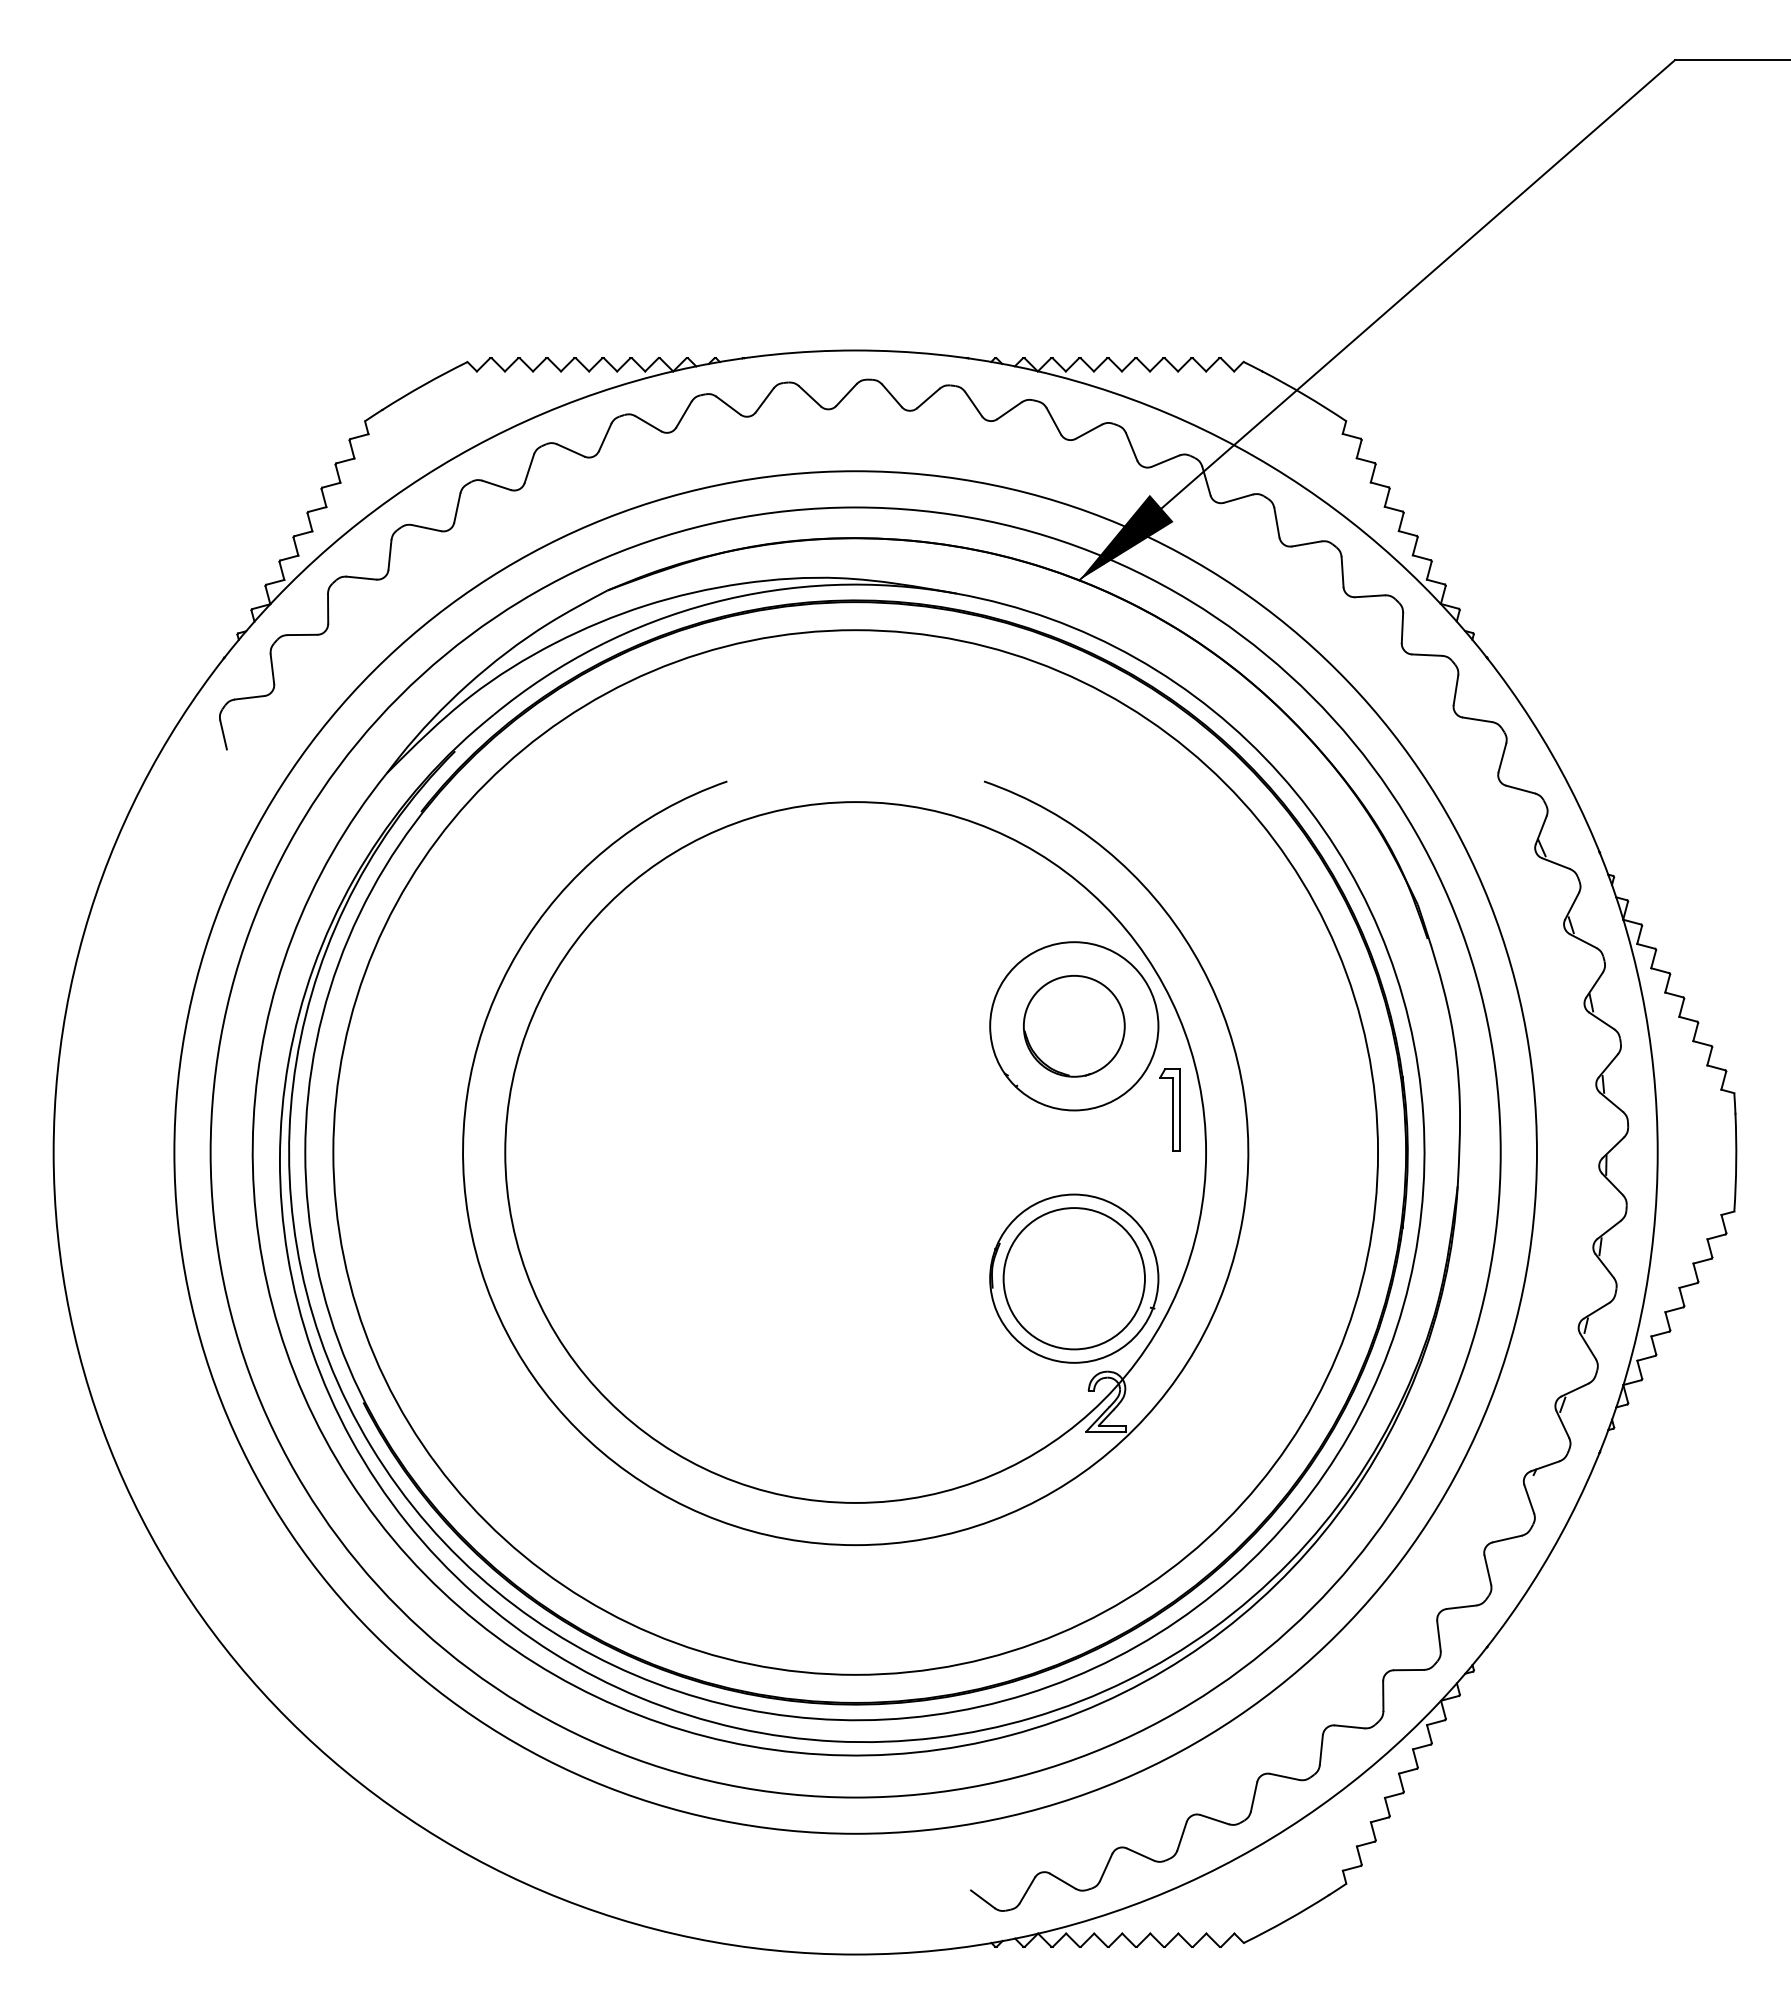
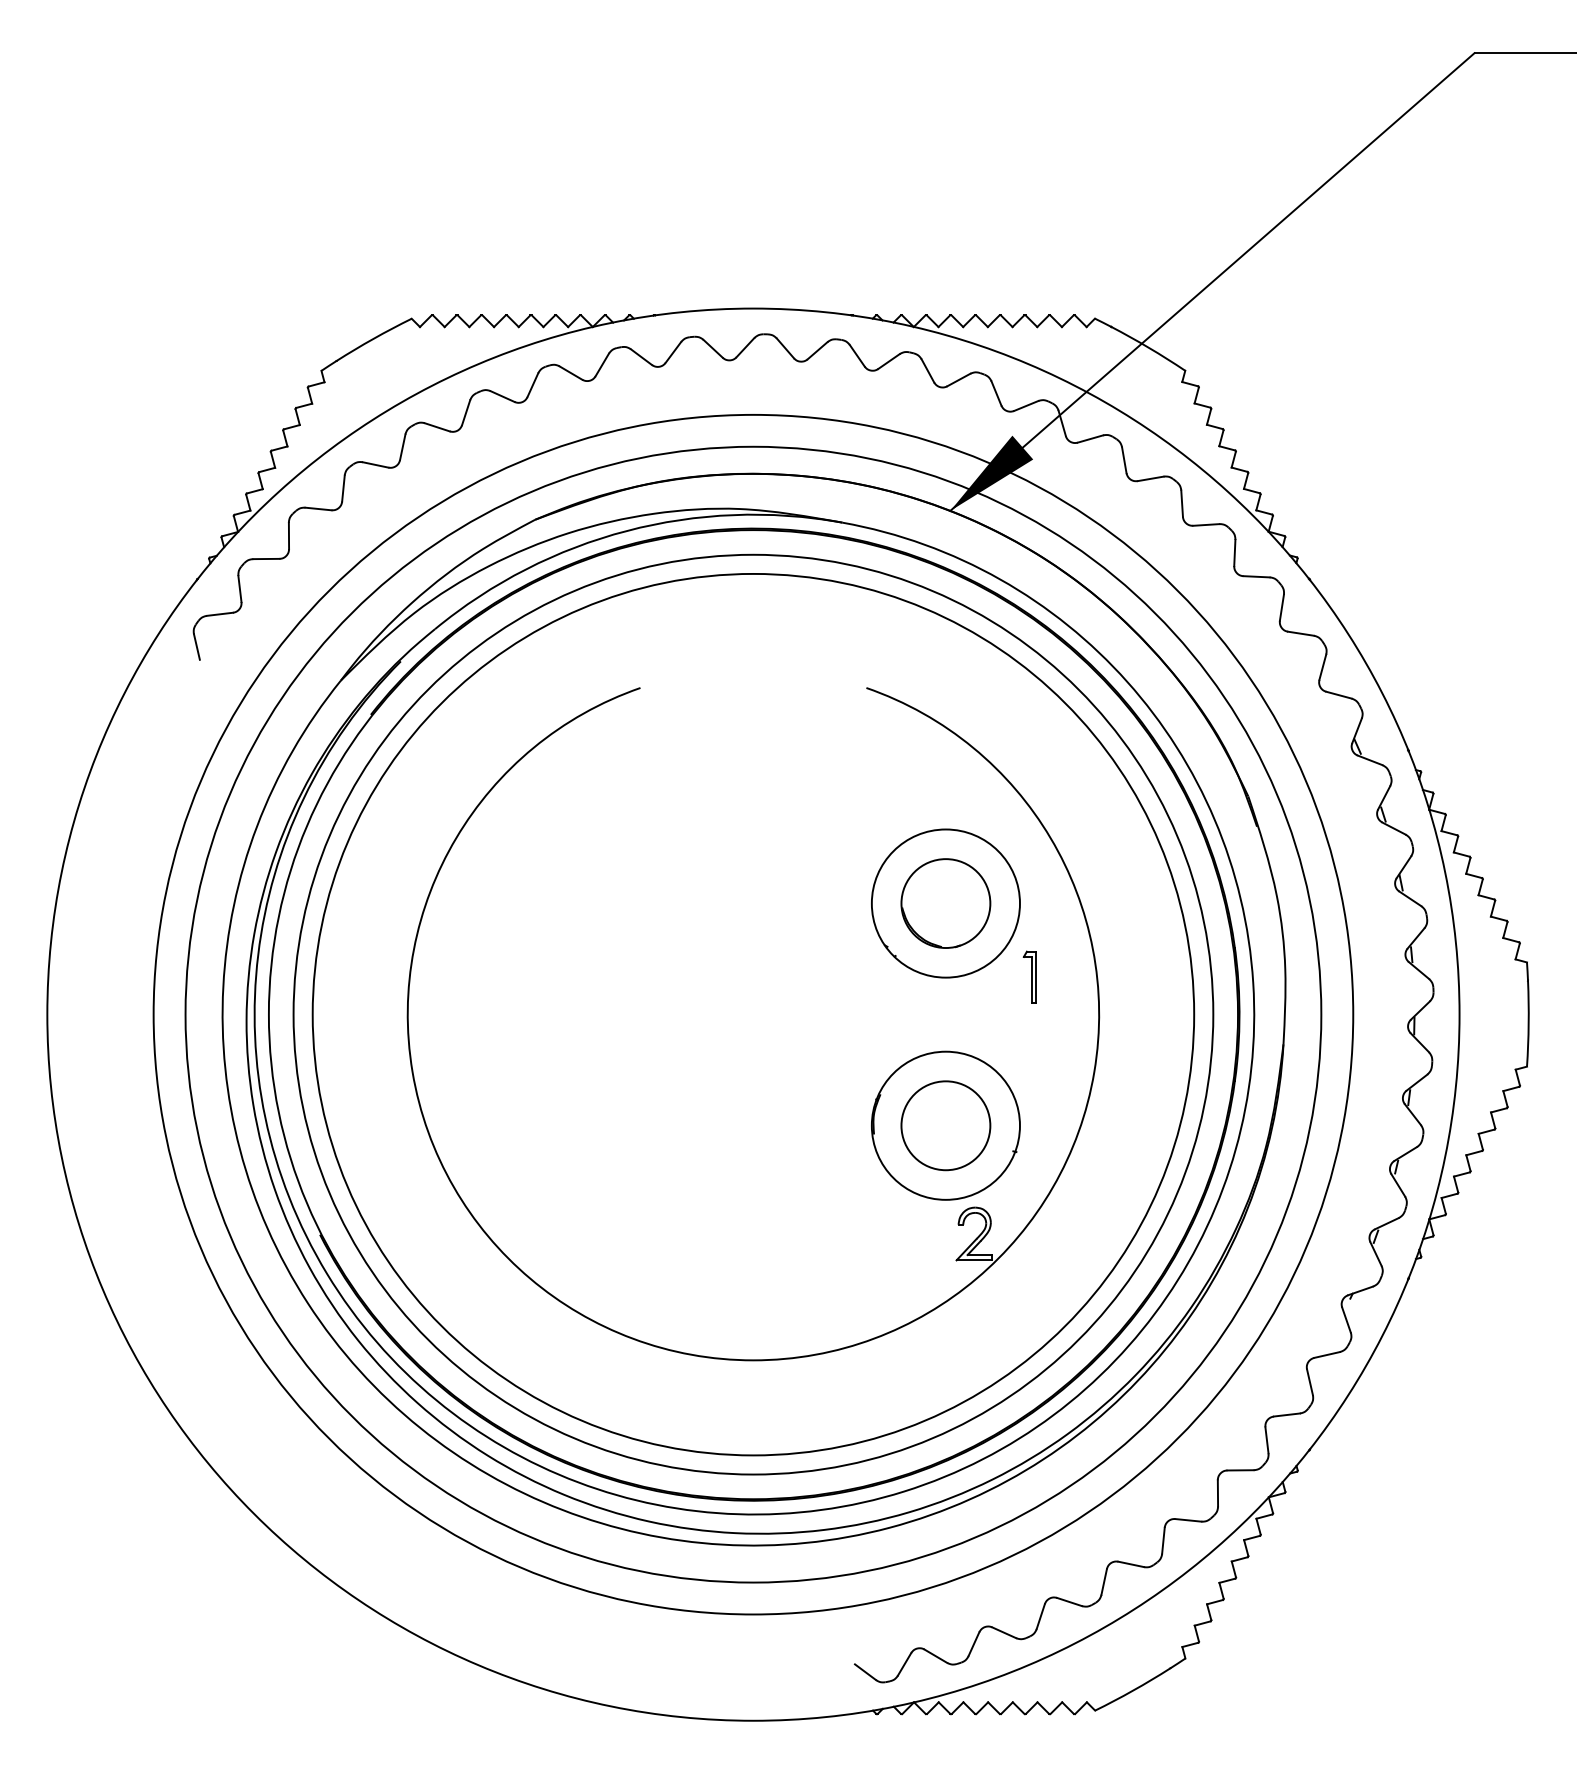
part: (1169, 1109) -> (1029, 976), size x0.71
circle: (855, 1152) -> (753, 1014), size x1.43
circle: (1073, 1278) -> (945, 1125), size x0.71

